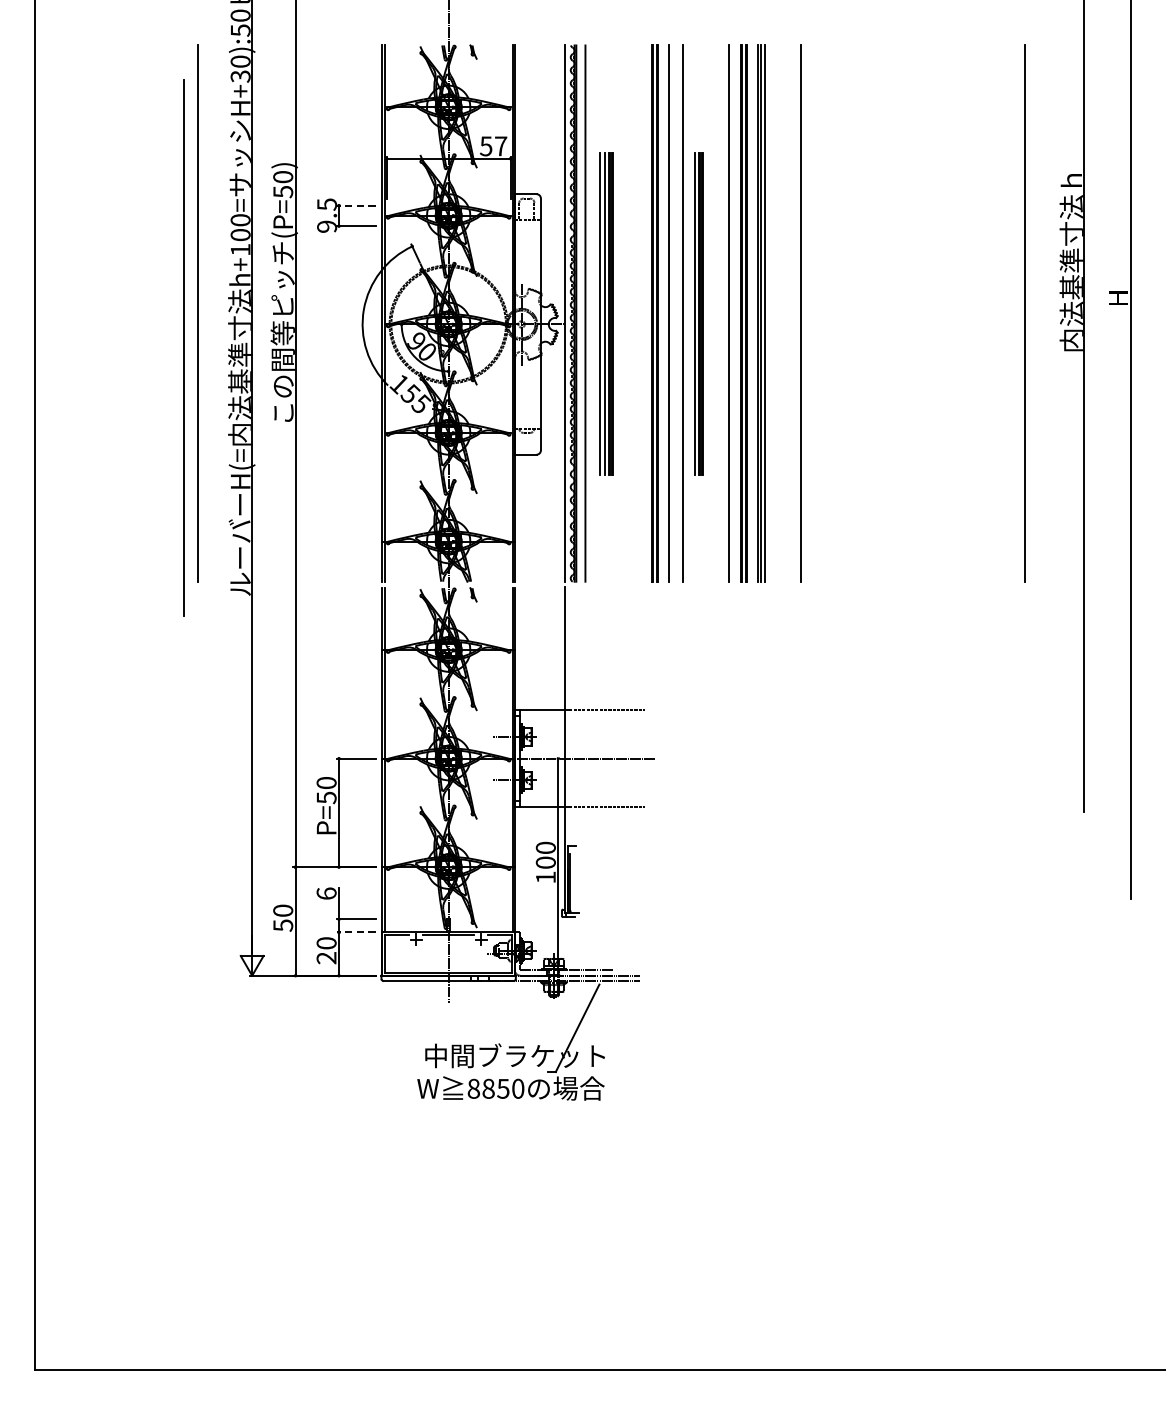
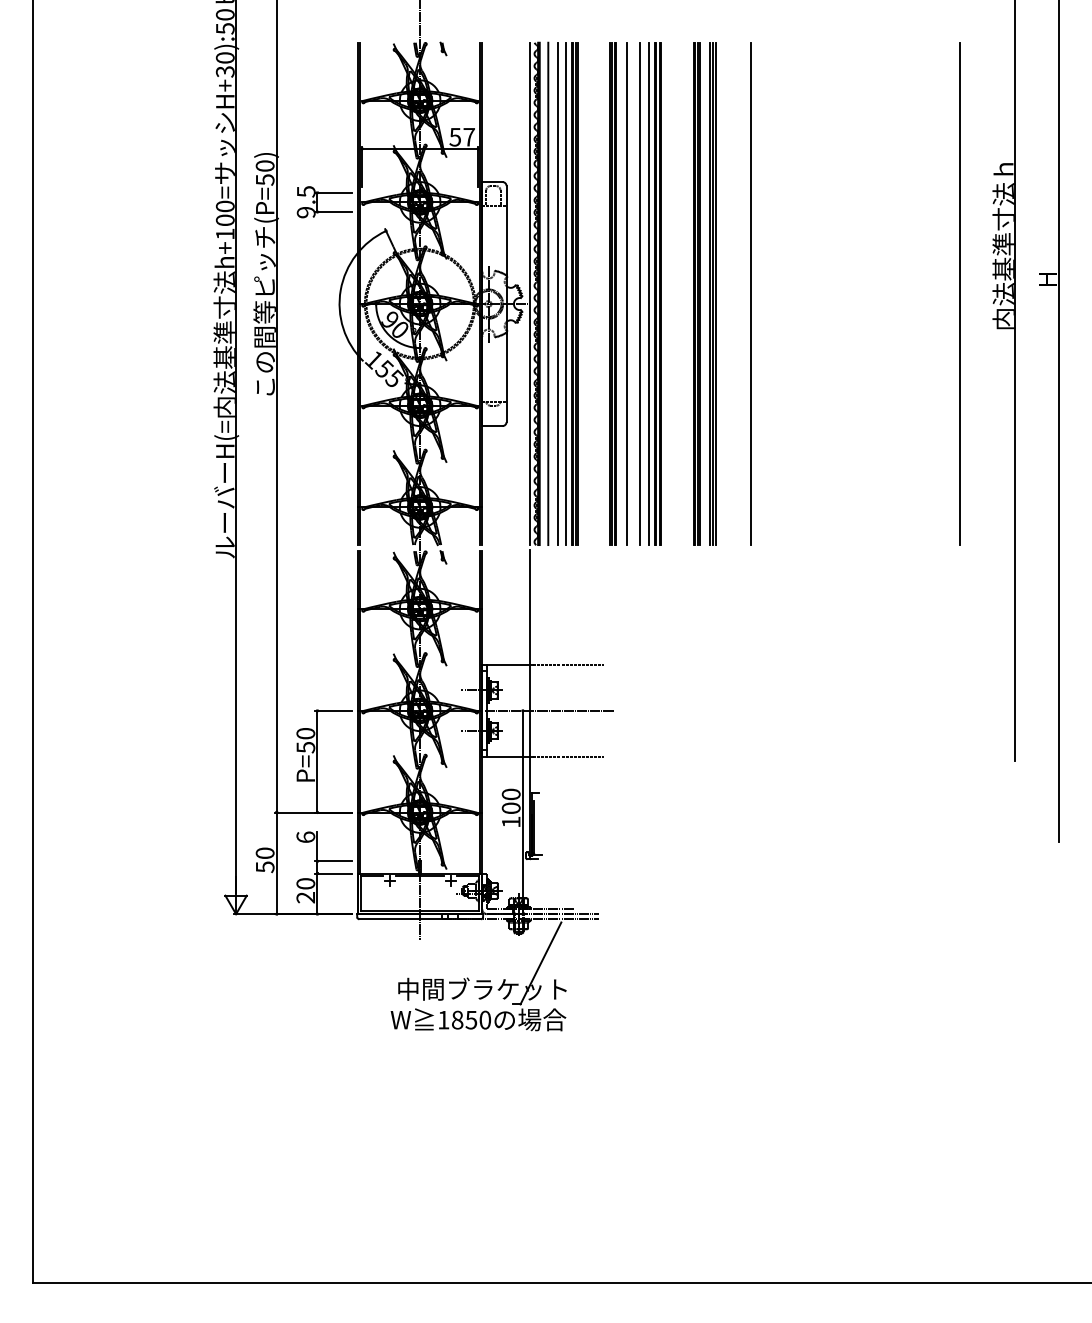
line: (356, 205) -> (333, 192), dashed -> solid
line: (197, 313) -> (184, 293), removed
part: (605, 313) -> (567, 293), size x1.67
part: (698, 313) -> (654, 293), size x1.67
line: (728, 313) -> (682, 293), removed
line: (184, 347) -> (172, 325), removed
line: (356, 932) -> (333, 873), dashed -> solid
text: (473, 1088) -> (443, 1019), 8850 -> 1850

